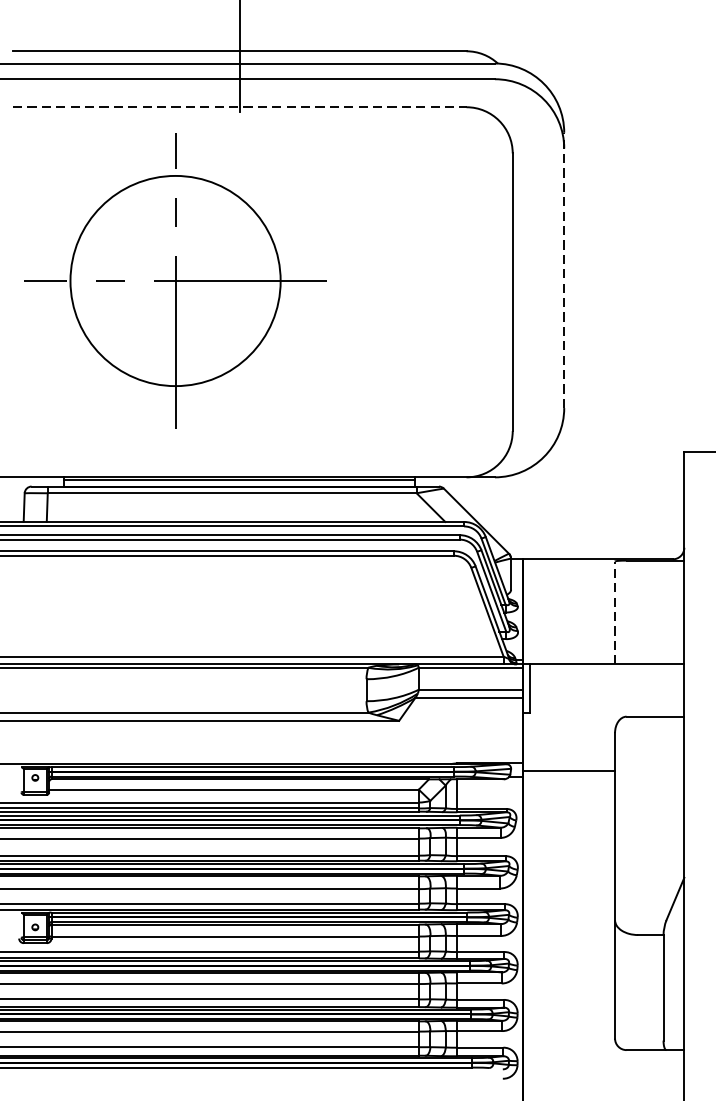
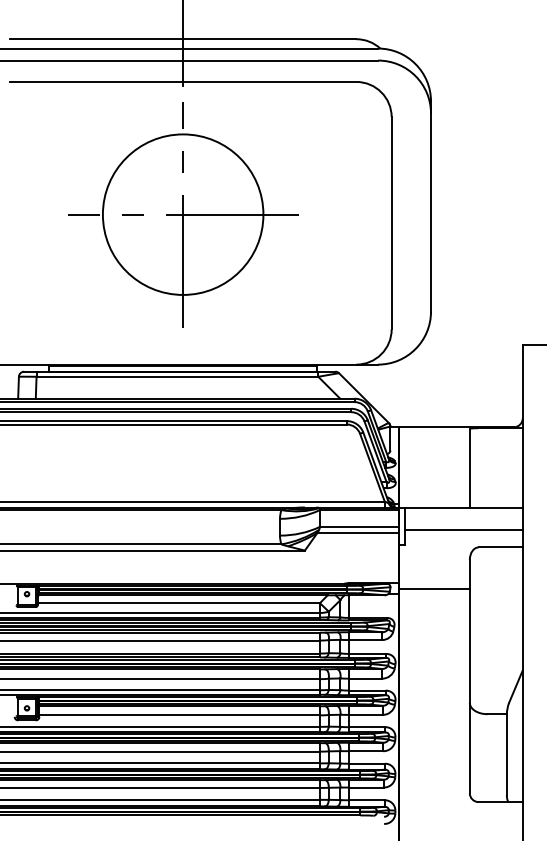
line: (240, 106) -> (183, 81), dashed -> solid
line: (564, 270) -> (431, 206), dashed -> solid
part: (176, 280) -> (183, 214), moved
line: (614, 612) -> (469, 467), dashed -> solid
line: (606, 693) -> (463, 529), added

